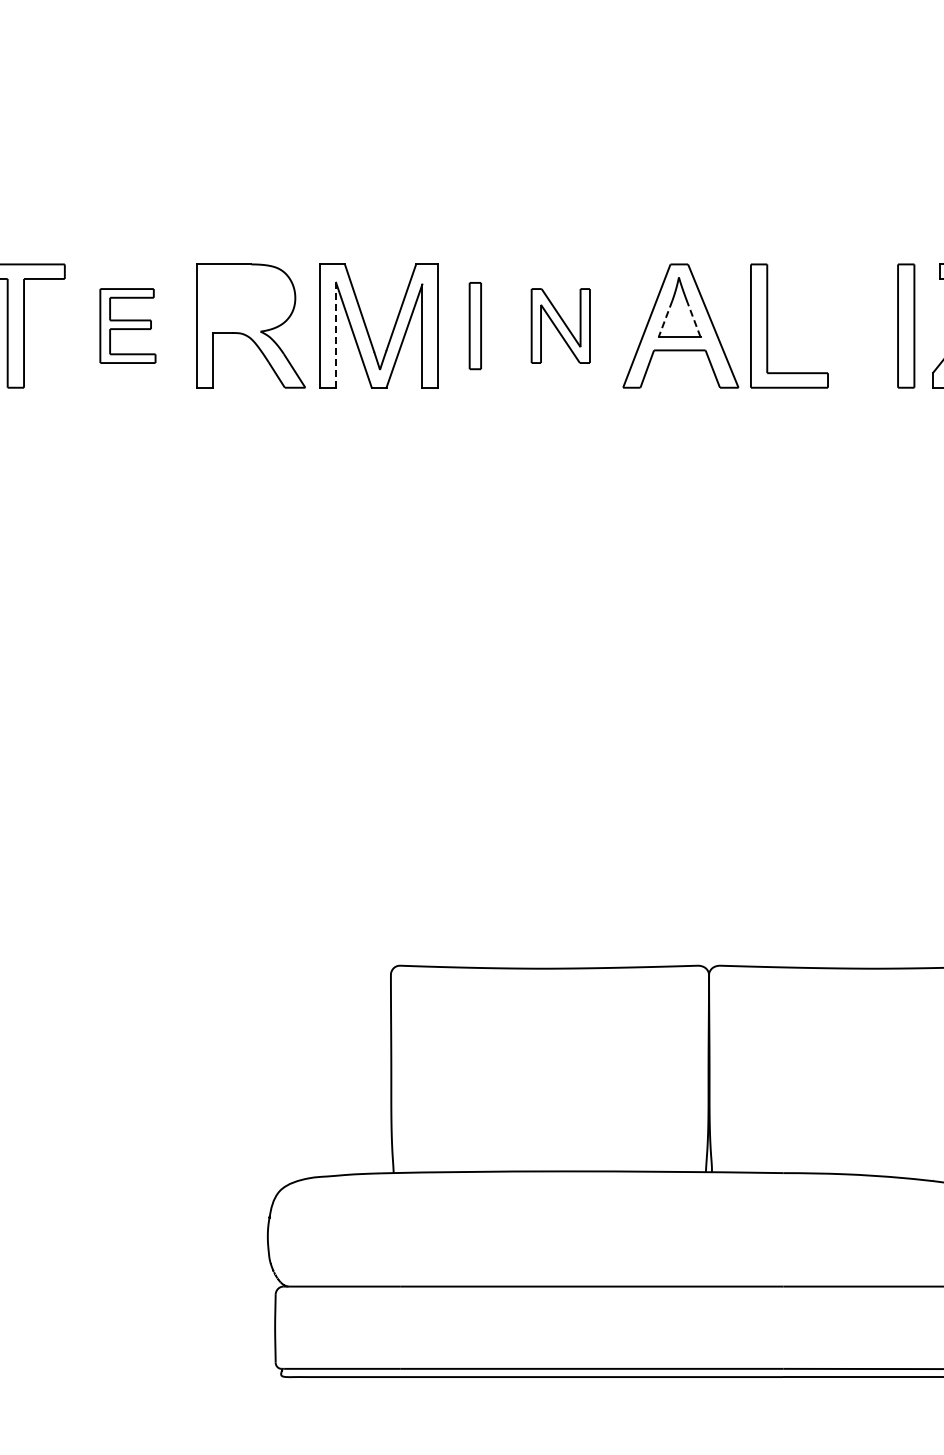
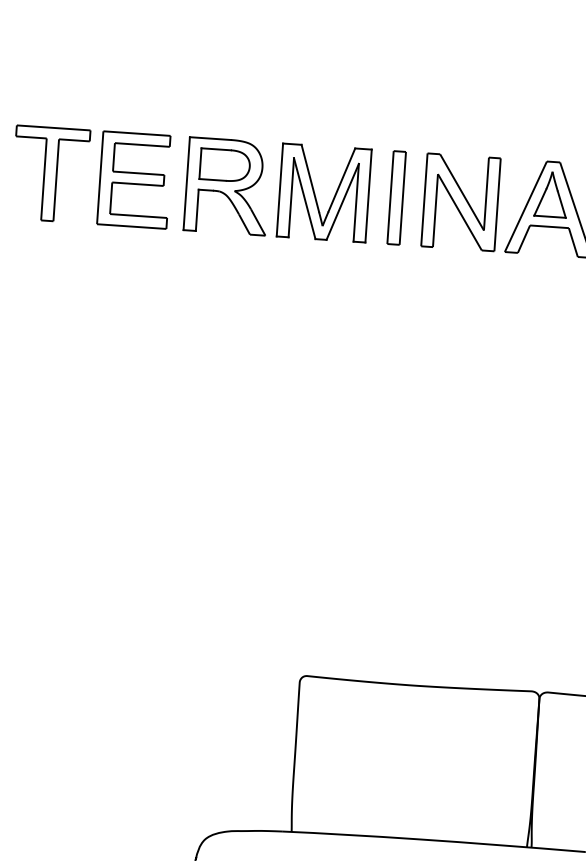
part: (245, 298) -> (224, 165), added
line: (665, 319) -> (540, 202), dashed -> solid
line: (693, 319) -> (561, 204), dashed -> solid
part: (127, 325) -> (134, 179), size x1.67
part: (475, 325) -> (396, 197), size x1.43
part: (560, 325) -> (460, 201), size x1.67
line: (336, 334) -> (291, 197), dashed -> solid

